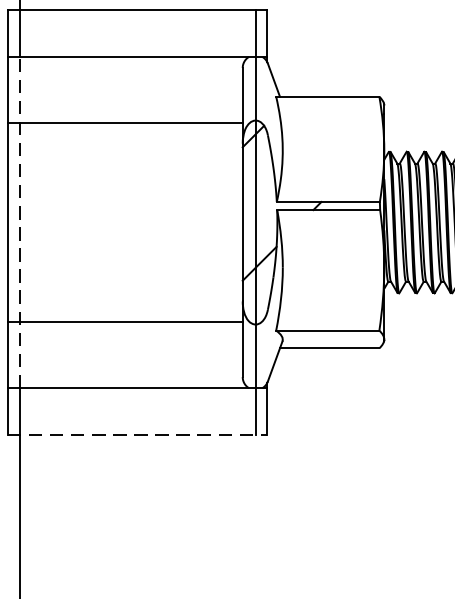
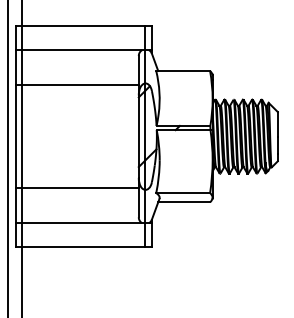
line: (19, 222) -> (22, 136), dashed -> solid
line: (136, 434) -> (83, 247), dashed -> solid

